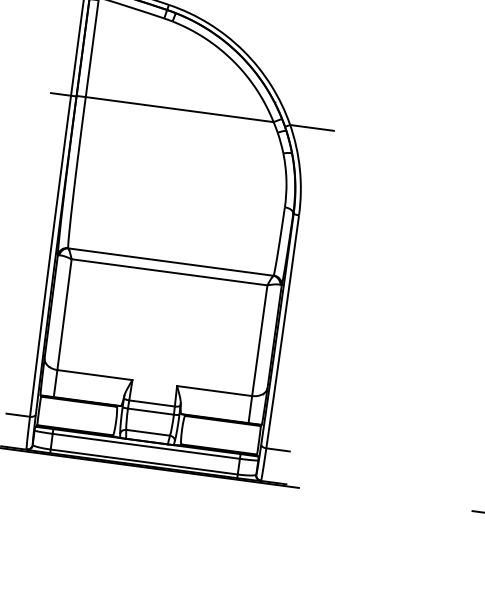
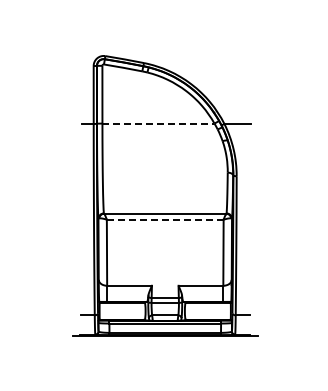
line: (179, 109) -> (158, 123), solid -> dashed
line: (170, 271) -> (165, 219), solid -> dashed

